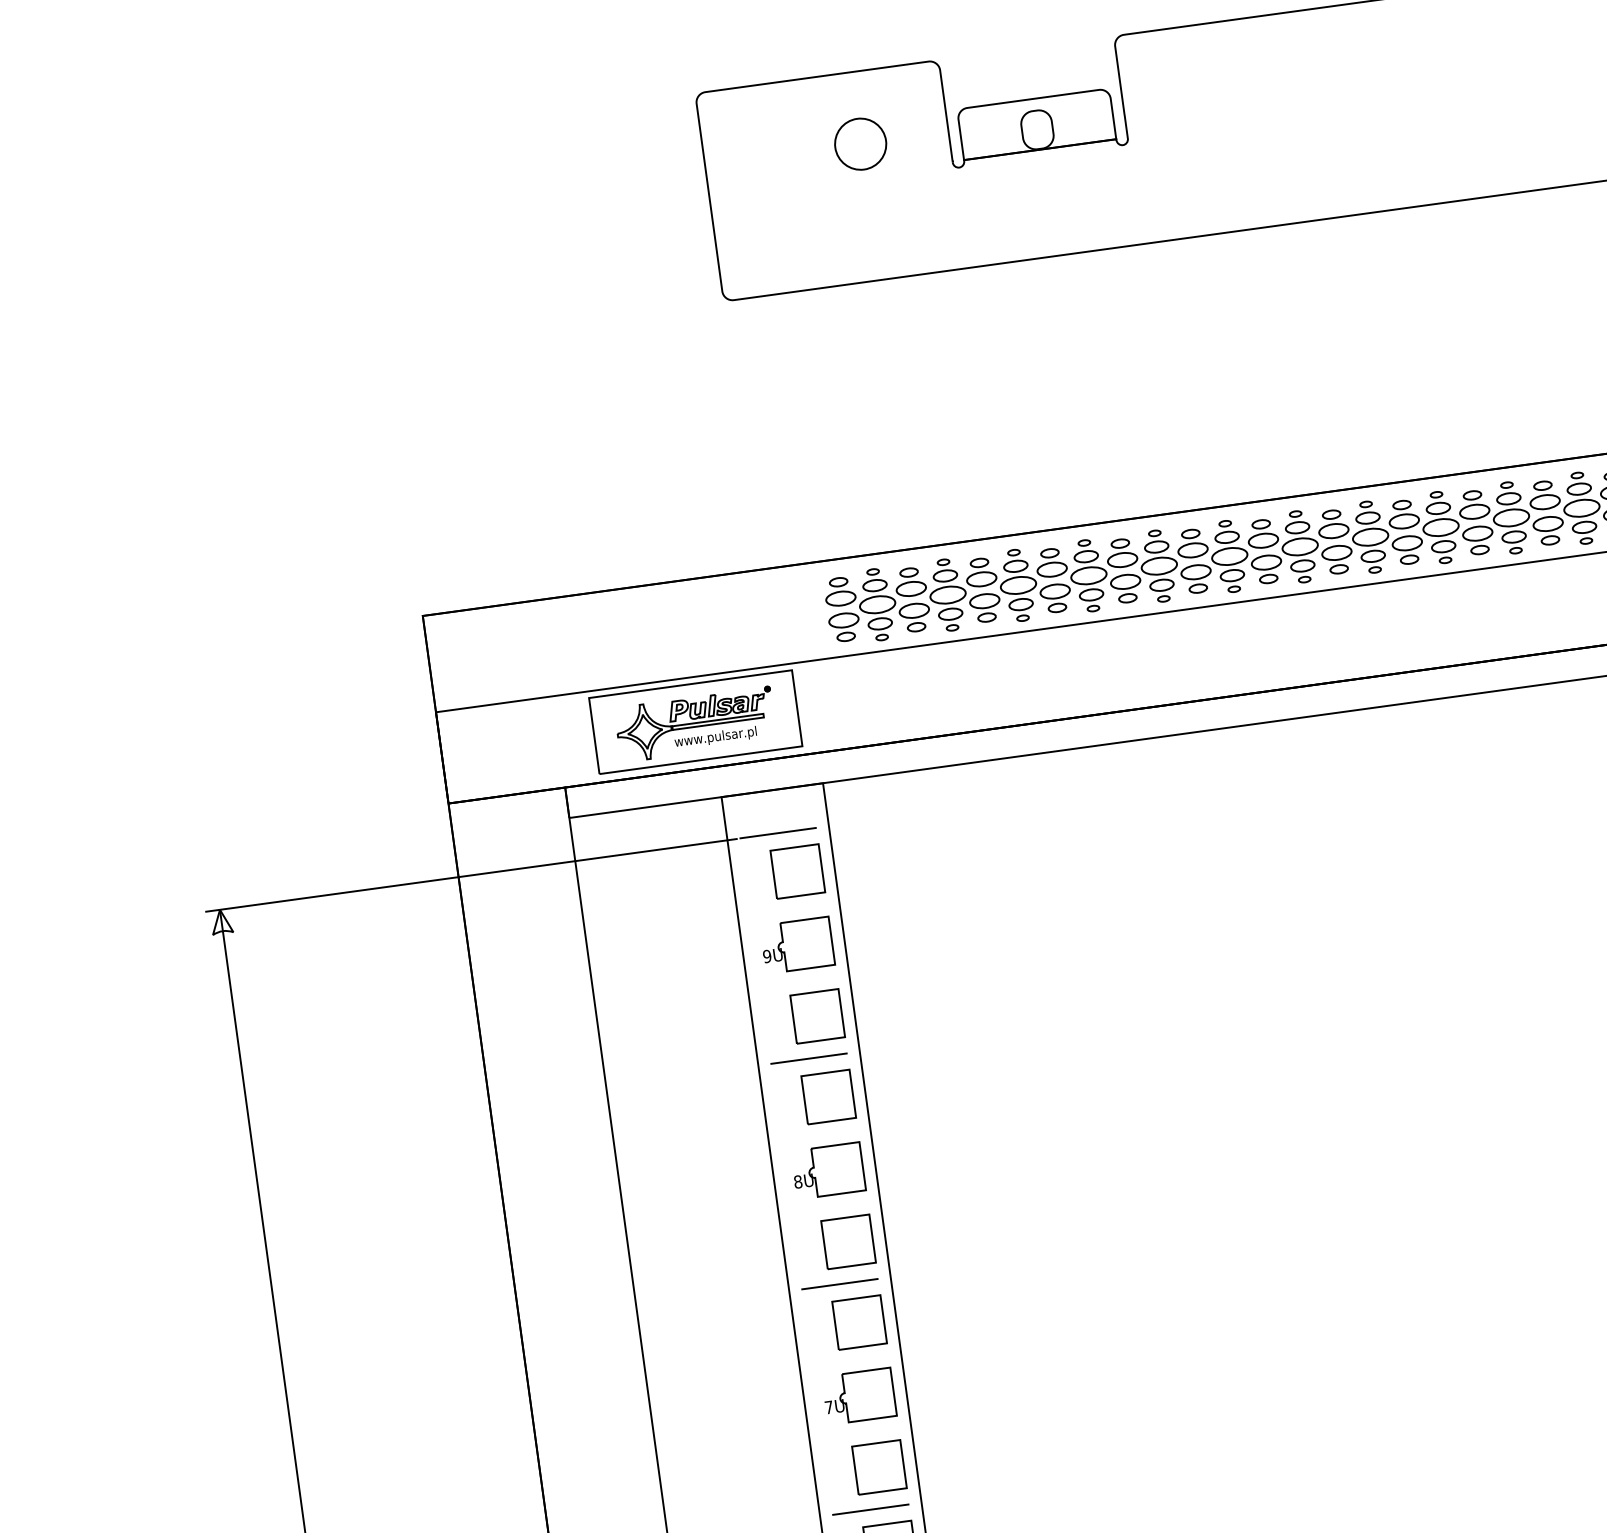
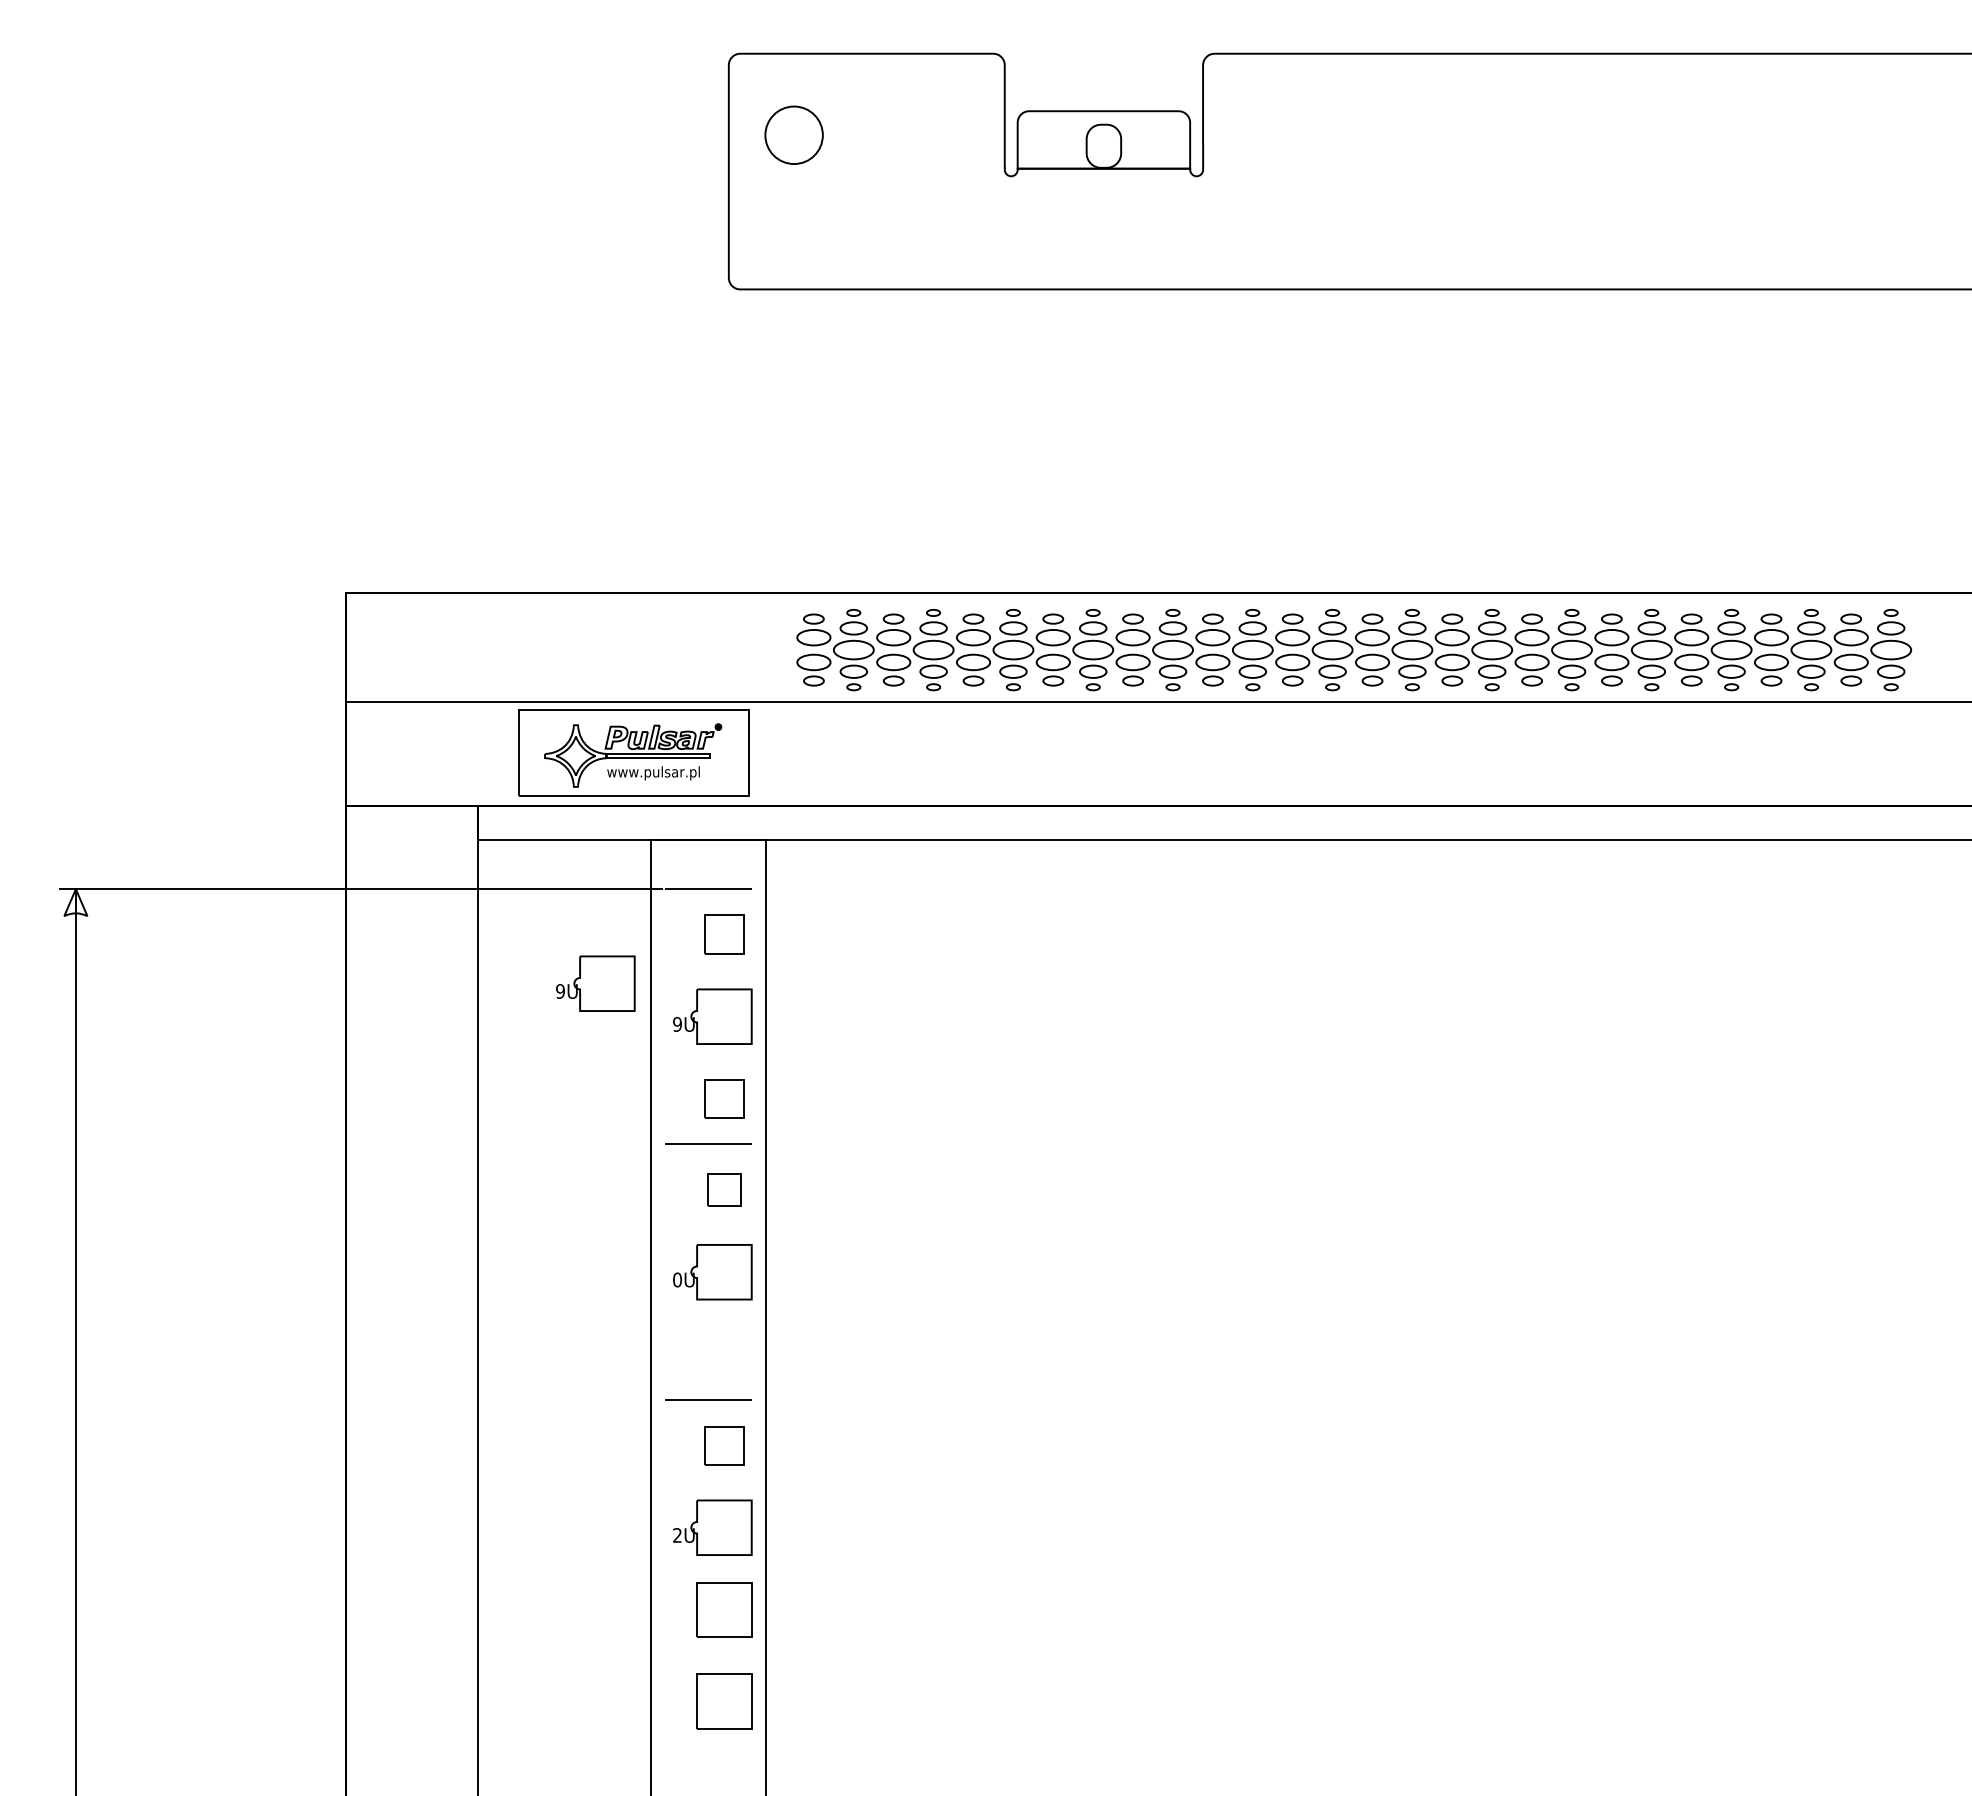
part: (860, 143) -> (793, 134), moved
part: (797, 871) -> (724, 934), size x0.7
part: (689, 930) -> (595, 983), added
part: (817, 1016) -> (724, 1098), size x0.7
part: (828, 1096) -> (724, 1189), size x0.6
text: (798, 1181) -> (677, 1279), 8 -> 0
part: (848, 1242) -> (724, 1354), removed
part: (859, 1322) -> (724, 1445), size x0.7
text: (829, 1407) -> (677, 1535), 7 -> 2
line: (870, 1509) -> (708, 1655), removed

